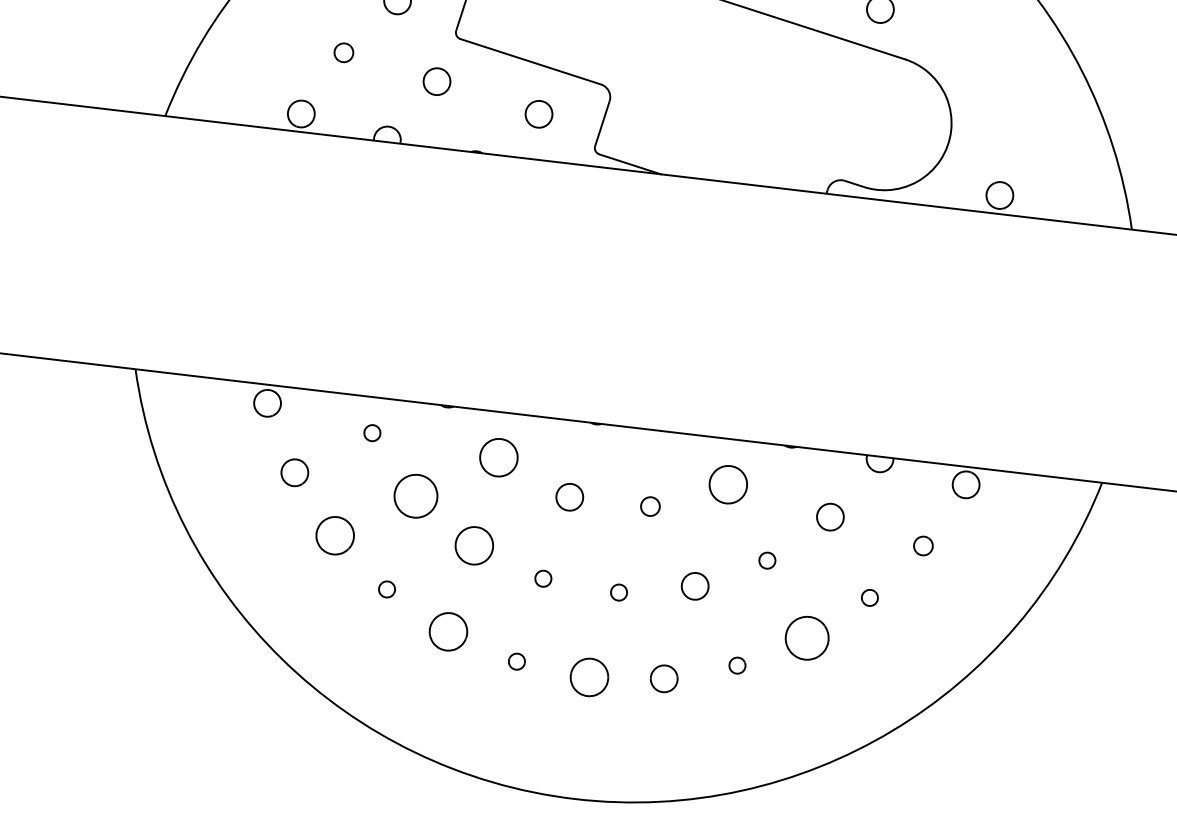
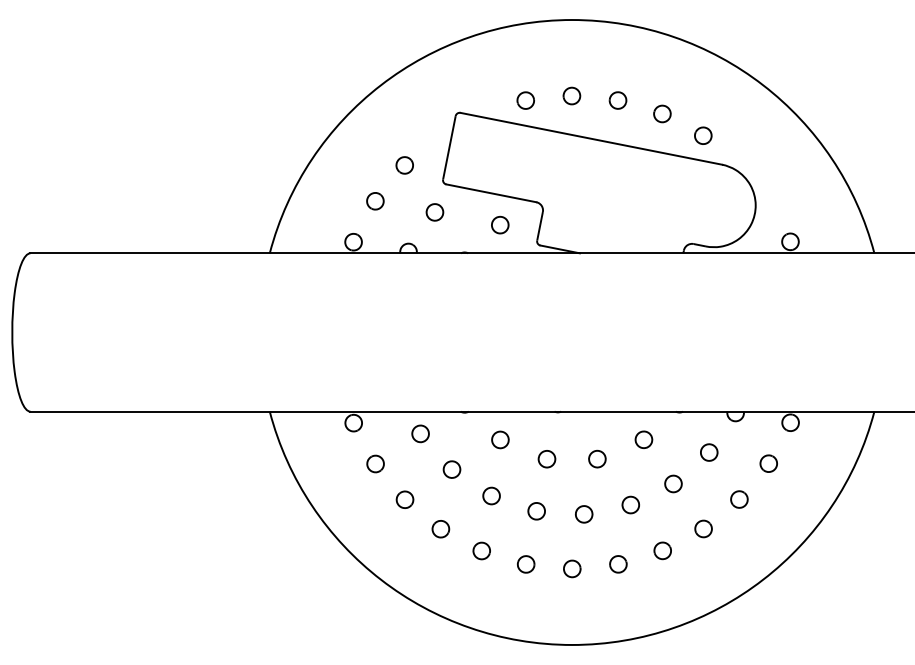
part: (344, 53) -> (375, 201), size x1.43
part: (372, 432) -> (420, 433), size x1.67
part: (499, 457) -> (500, 439), size x0.71
part: (727, 483) -> (643, 439), size x0.71
part: (415, 495) -> (451, 469), size x0.62
part: (650, 505) -> (597, 458), size x1.43
part: (334, 534) -> (404, 499), size x0.71
part: (474, 544) -> (491, 495), size x0.71
part: (923, 545) -> (768, 463), size x1.43
part: (767, 559) -> (673, 483), size x1.67
part: (543, 578) -> (536, 511), size x1.67
part: (386, 589) -> (440, 529), size x1.67
part: (619, 592) -> (584, 514), size x1.67
part: (869, 597) -> (739, 499), size x1.67
part: (447, 630) -> (481, 550), size x0.71
part: (806, 637) -> (703, 528), size x0.62
part: (517, 661) -> (526, 564), size x1.67
part: (737, 664) -> (662, 550), size x1.67
part: (590, 676) -> (572, 568), size x0.71

